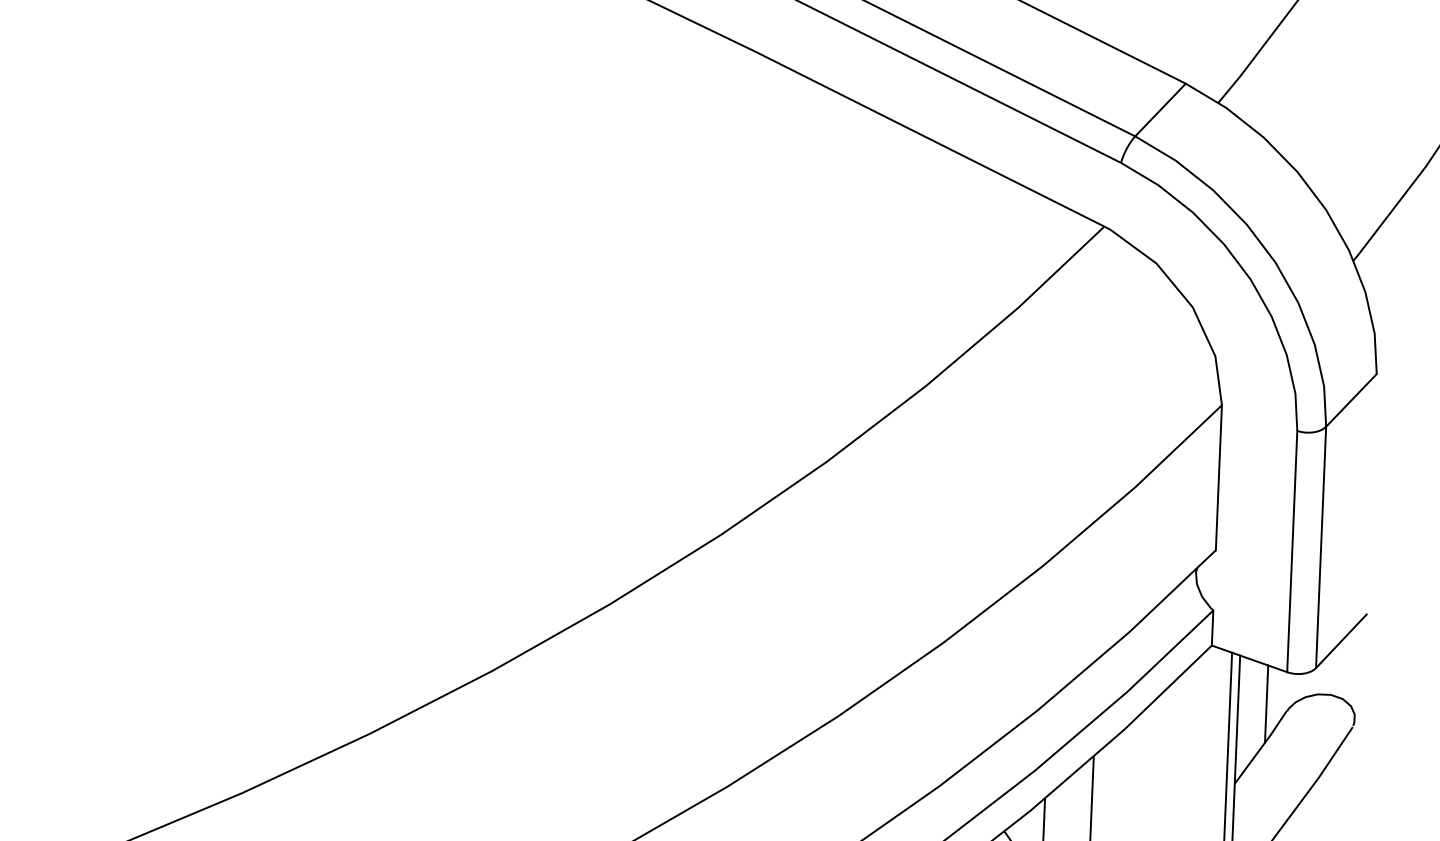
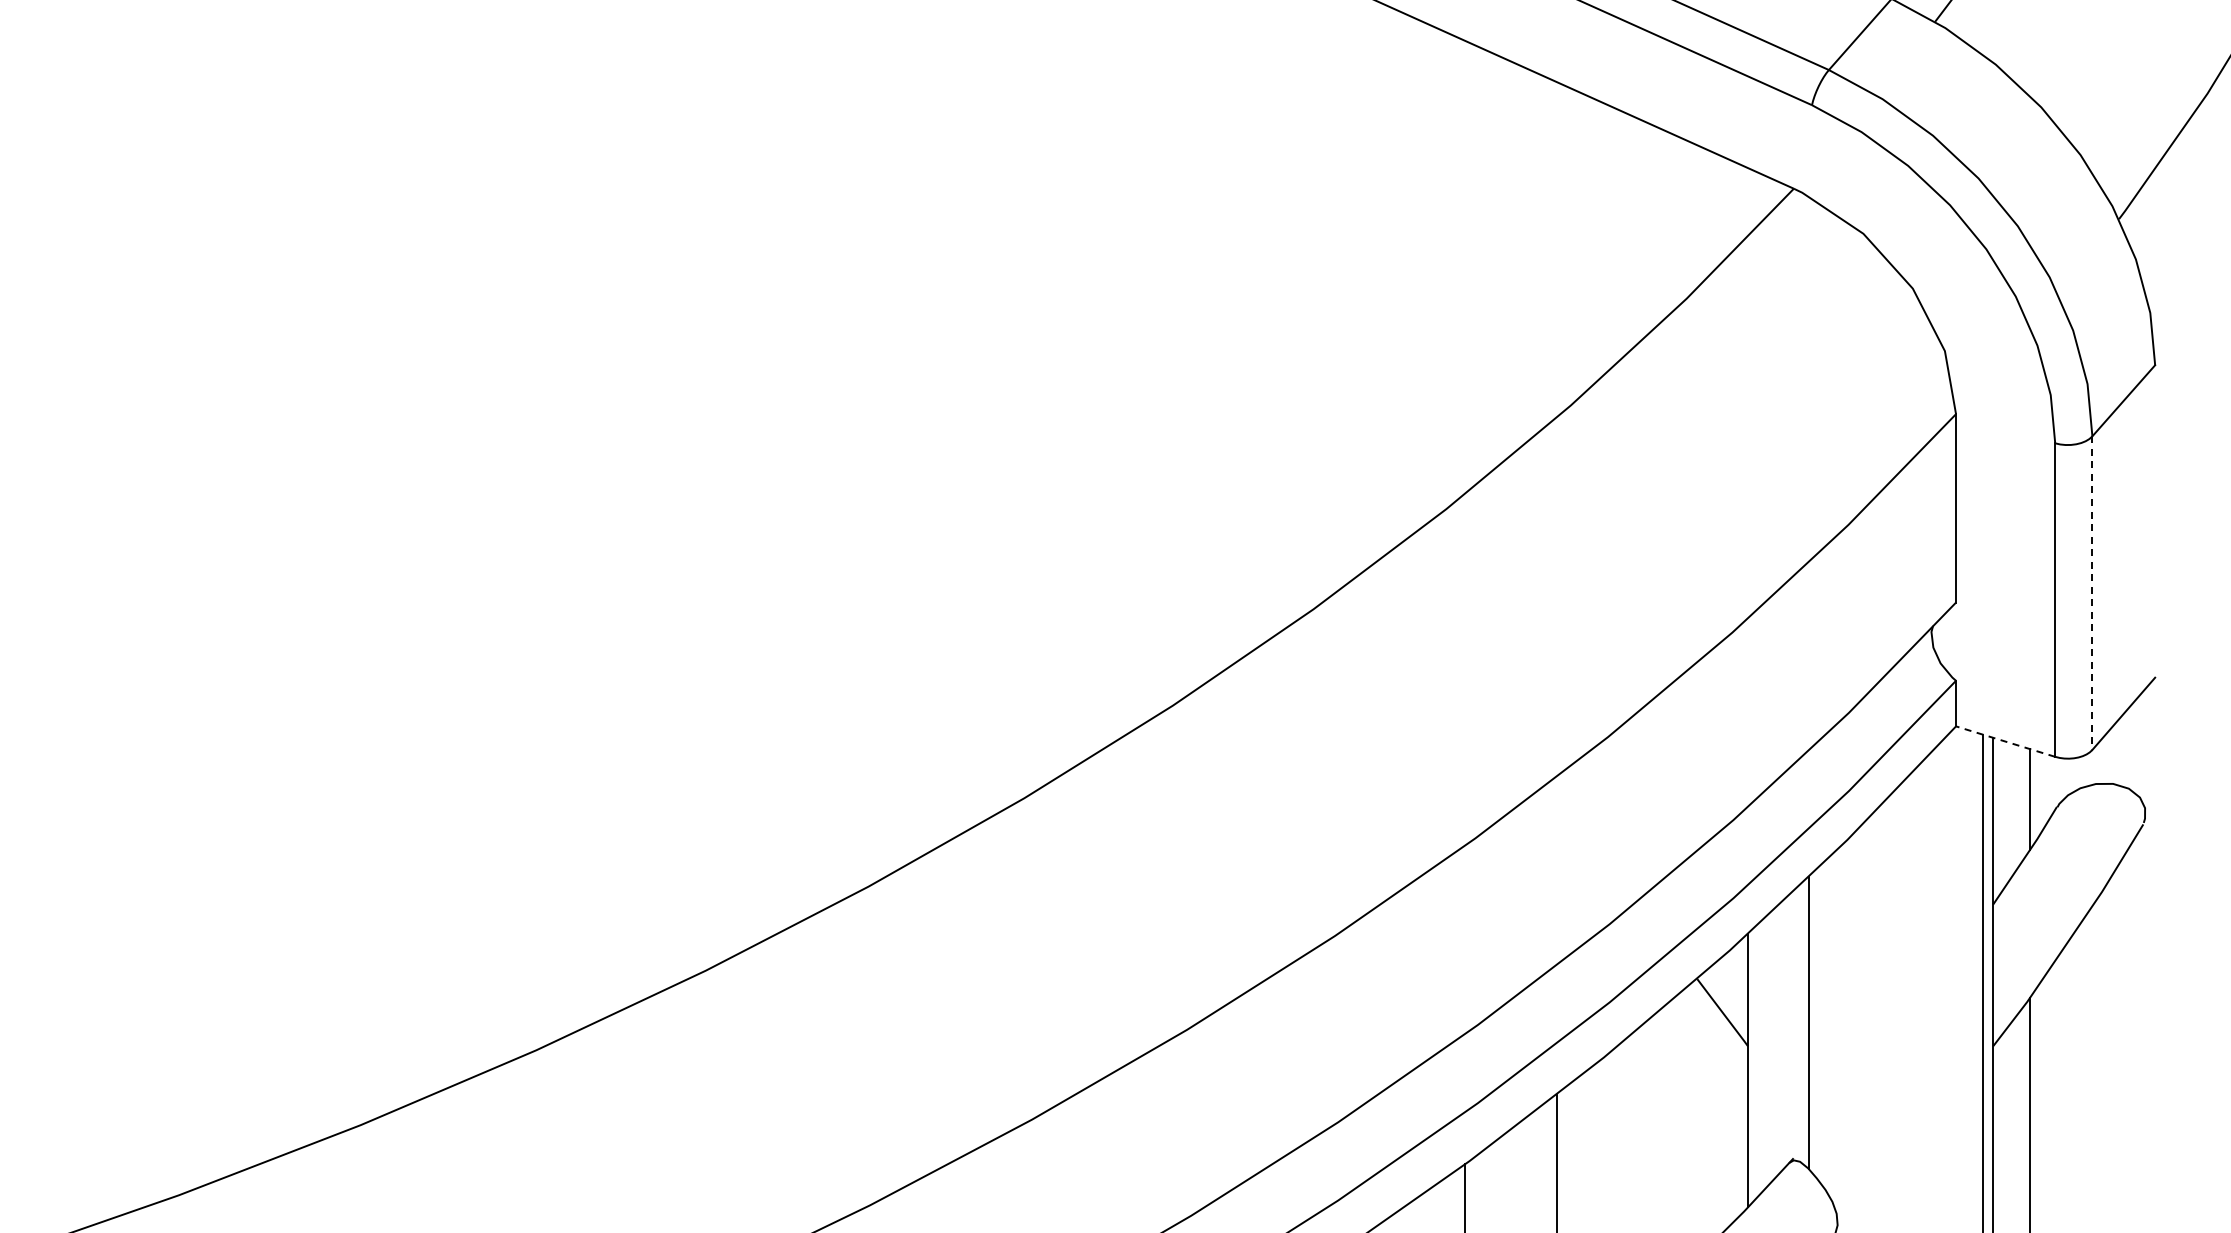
line: (1321, 547) -> (2092, 593), solid -> dashed
line: (1249, 658) -> (2005, 741), solid -> dashed

